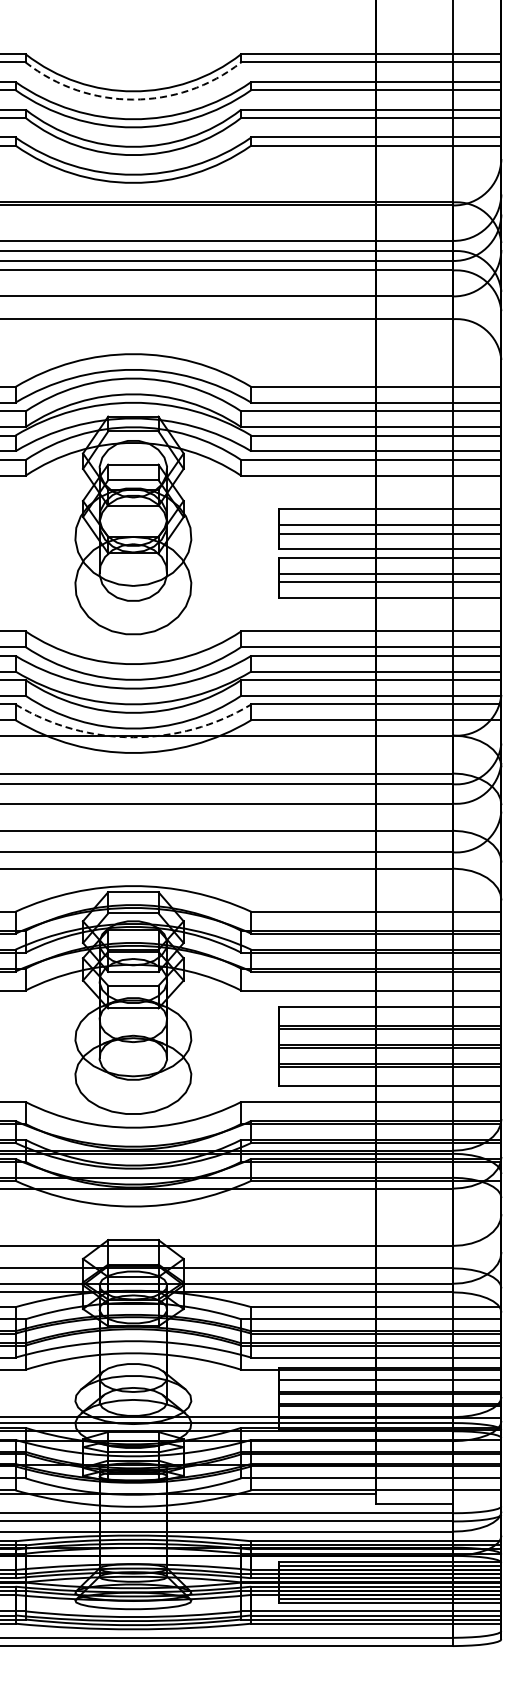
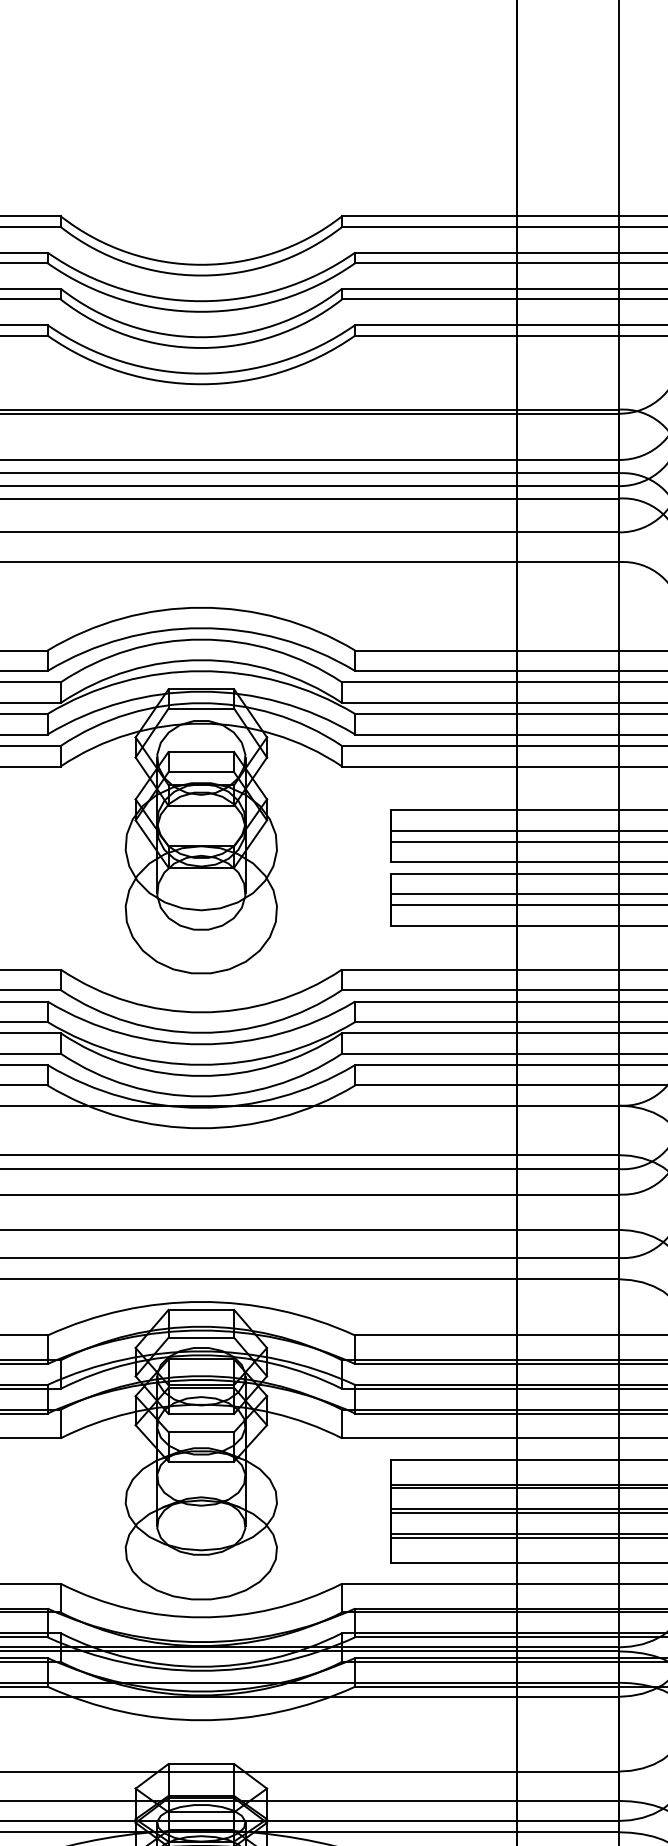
arc: (133, 99) -> (201, 275), dashed -> solid
arc: (133, 737) -> (201, 1108), dashed -> solid

